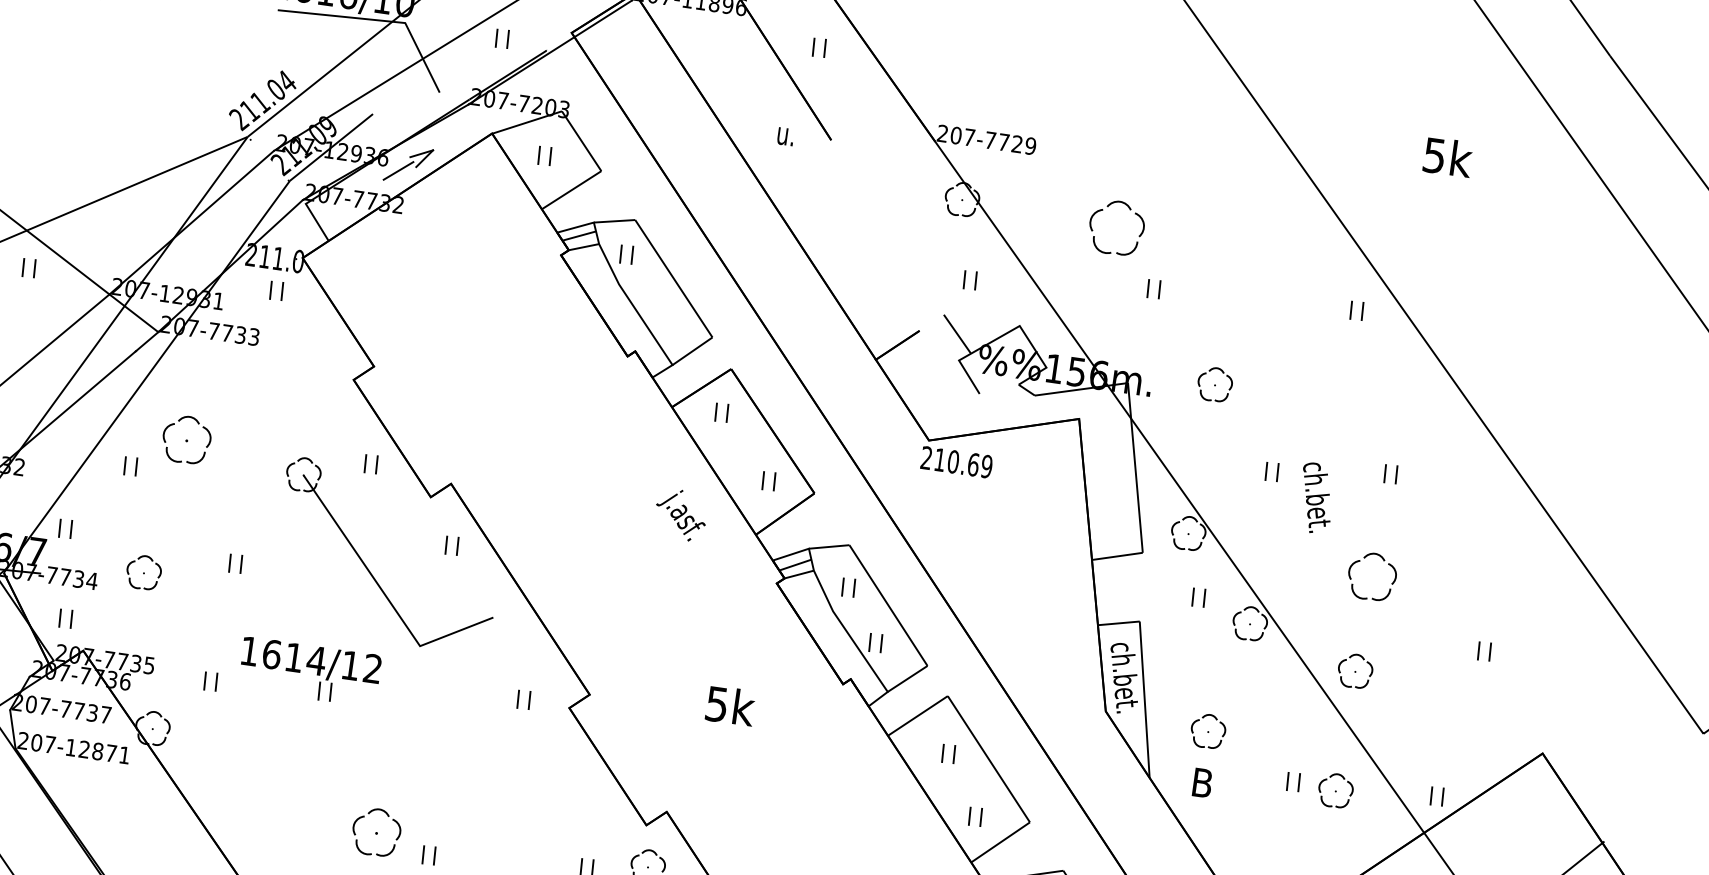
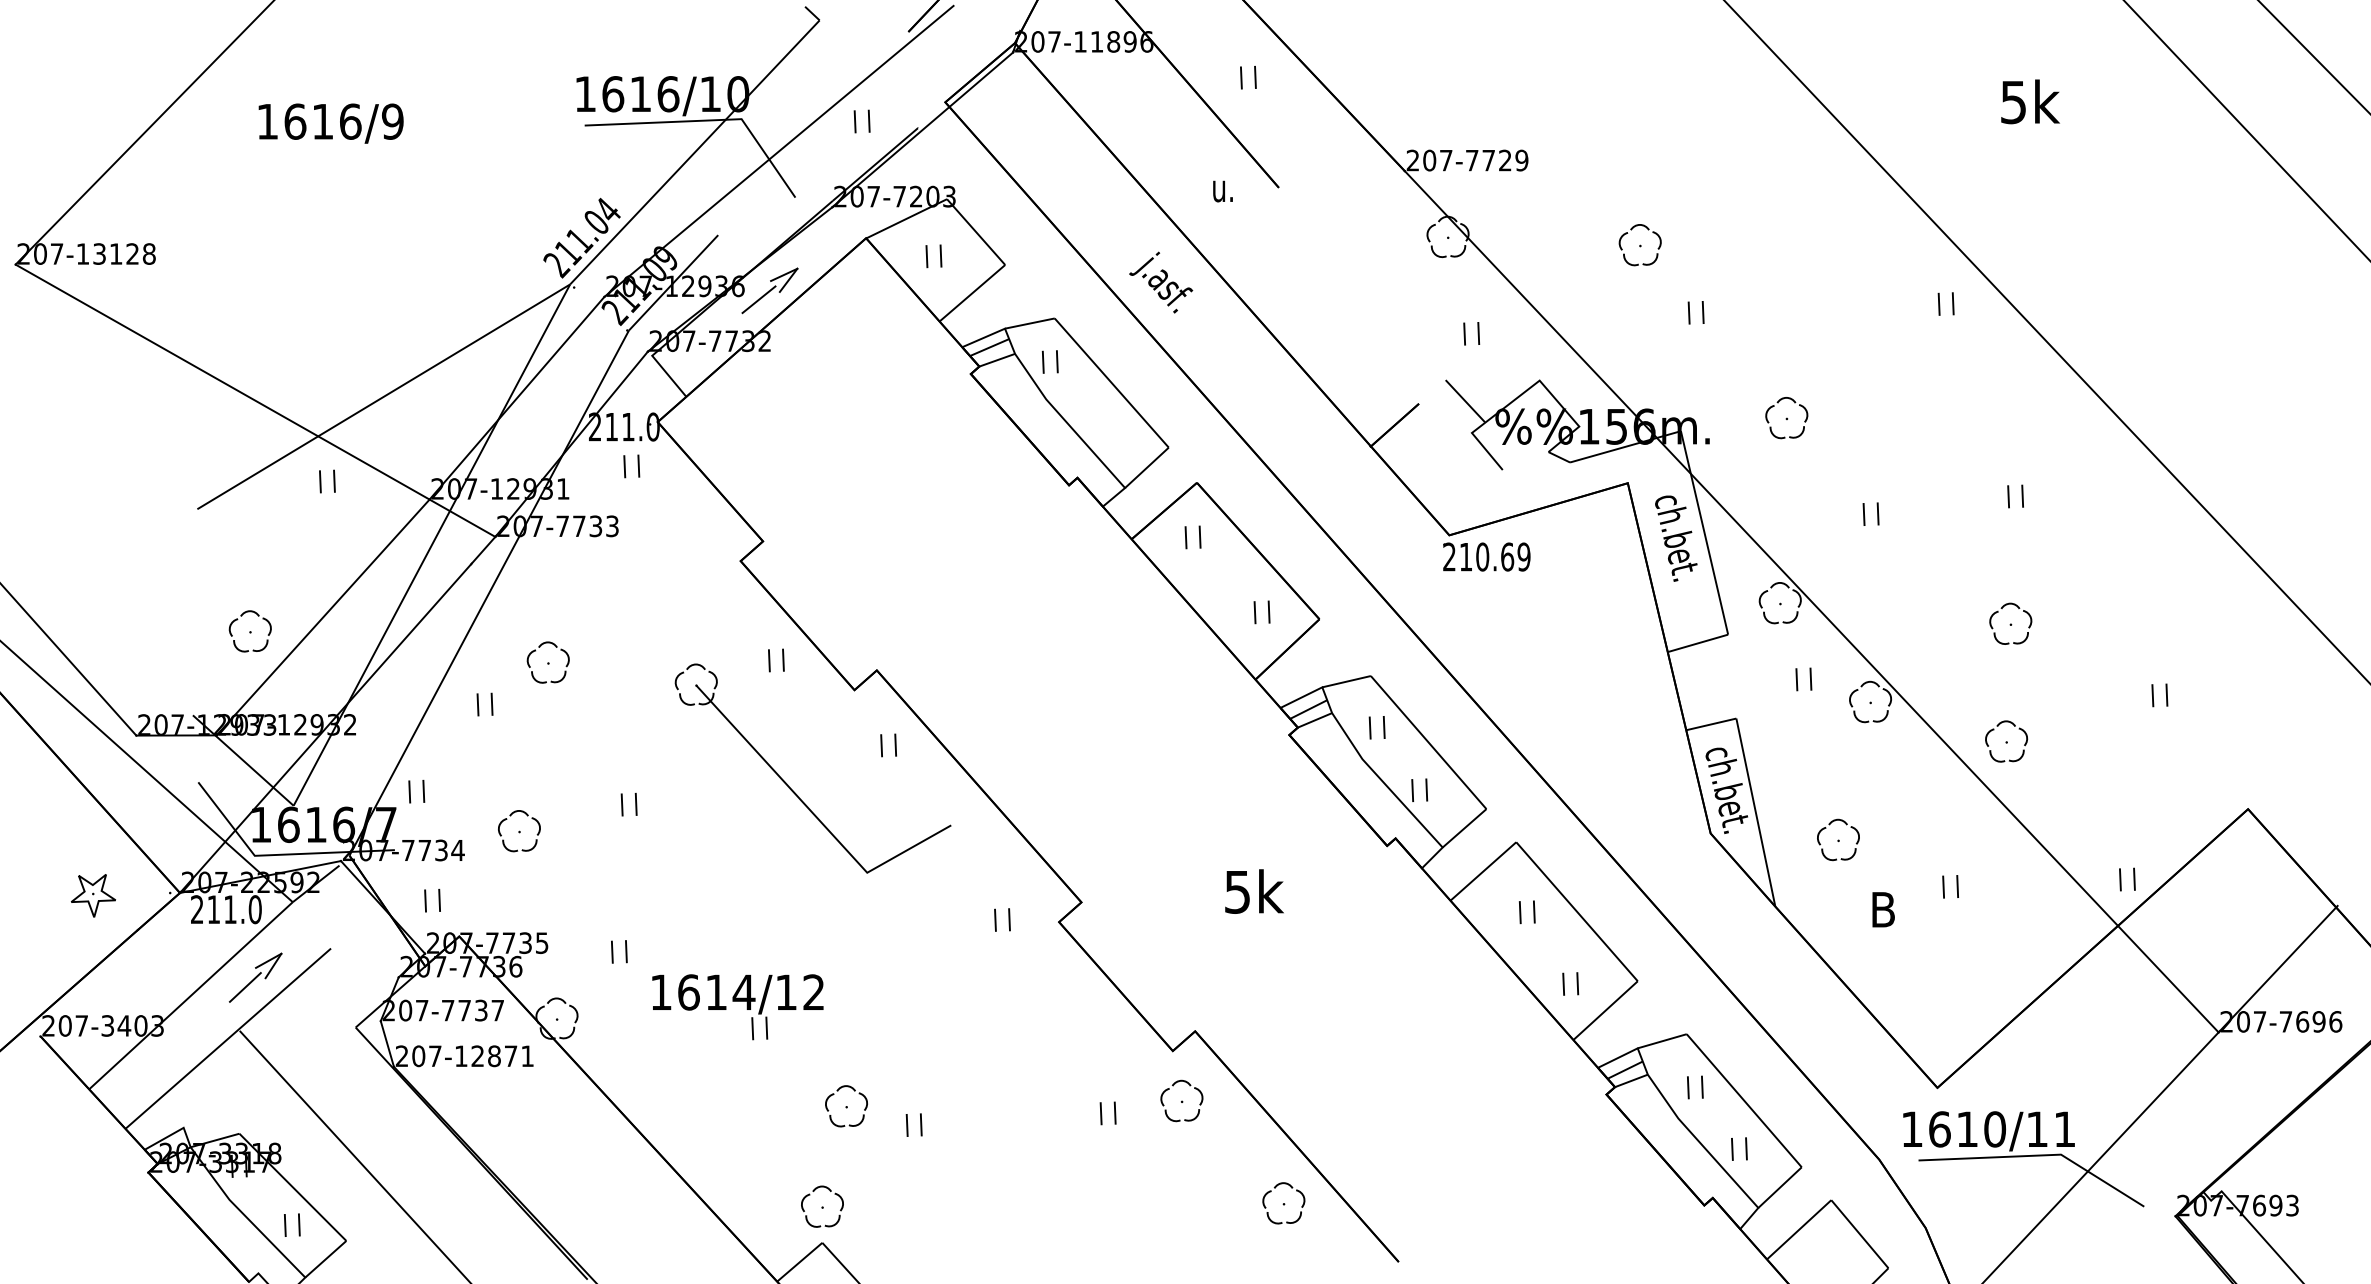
part: (1115, 228) -> (1639, 245), size x0.62
part: (186, 439) -> (547, 662), size x0.71
text: (1316, 498) -> (1676, 538), moved
text: (681, 515) -> (1161, 282), moved
part: (1372, 576) -> (2010, 623), size x0.71
part: (309, 672) -> (737, 1007), moved
text: (1202, 782) -> (1883, 909), moved
part: (1335, 790) -> (2003, 889), removed
part: (376, 832) -> (846, 1106), size x0.71

